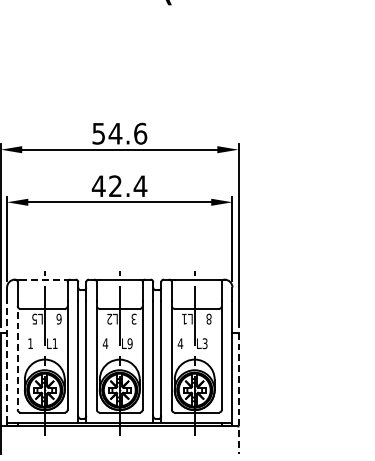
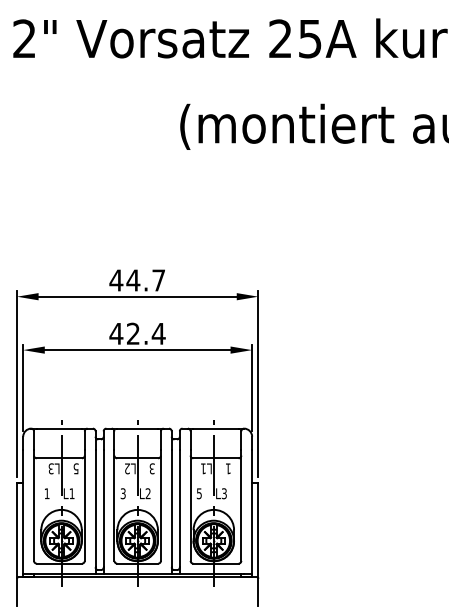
text: (119, 133) -> (137, 280), 54.6 -> 44.7
line: (42, 279) -> (59, 428), dashed -> solid
text: (58, 318) -> (75, 468), 6 -> 5
text: (208, 318) -> (227, 468), 8 -> 1
text: (33, 319) -> (50, 469), L5 -> L3
text: (104, 343) -> (122, 493), 4 -> 3
text: (129, 343) -> (147, 493), L9 -> L2
text: (180, 343) -> (199, 493), 4 -> 5
line: (18, 356) -> (34, 506), dashed -> solid
line: (7, 361) -> (23, 511), dashed -> solid
line: (238, 393) -> (258, 544), dashed -> solid

